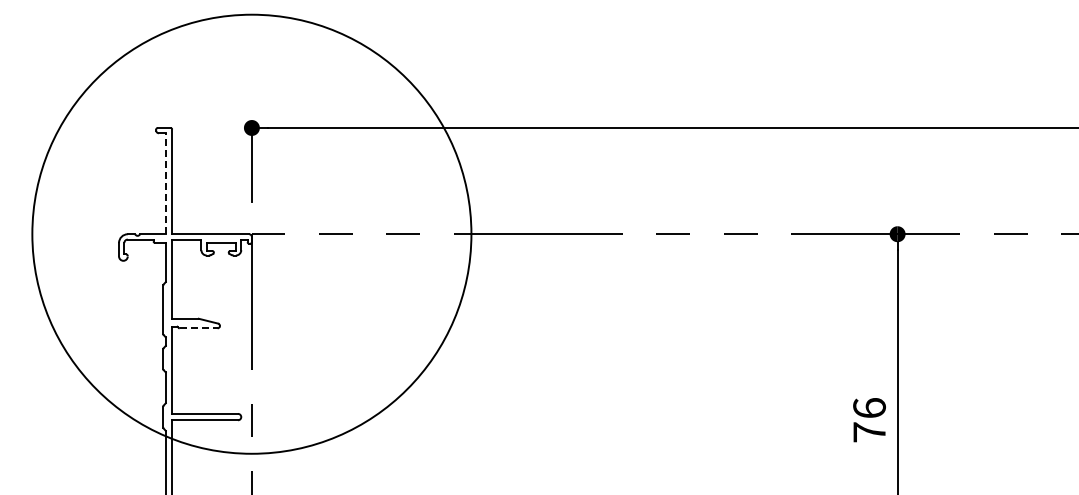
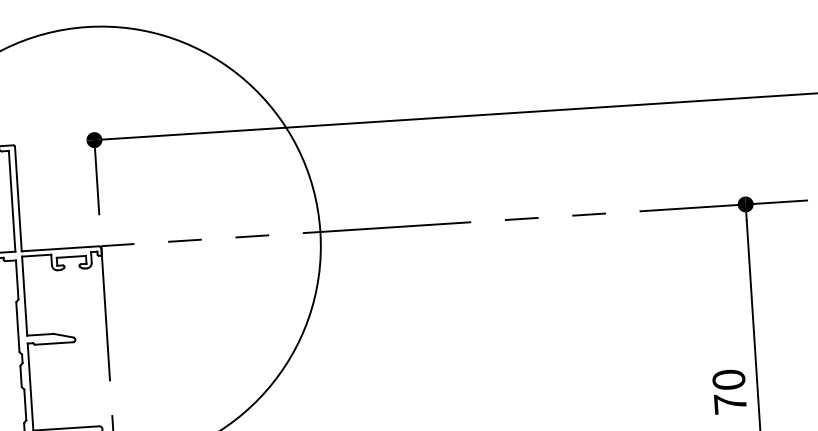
line: (165, 183) -> (11, 201), dashed -> solid
line: (198, 328) -> (54, 343), dashed -> solid
text: (869, 407) -> (728, 379), 76 -> 70

